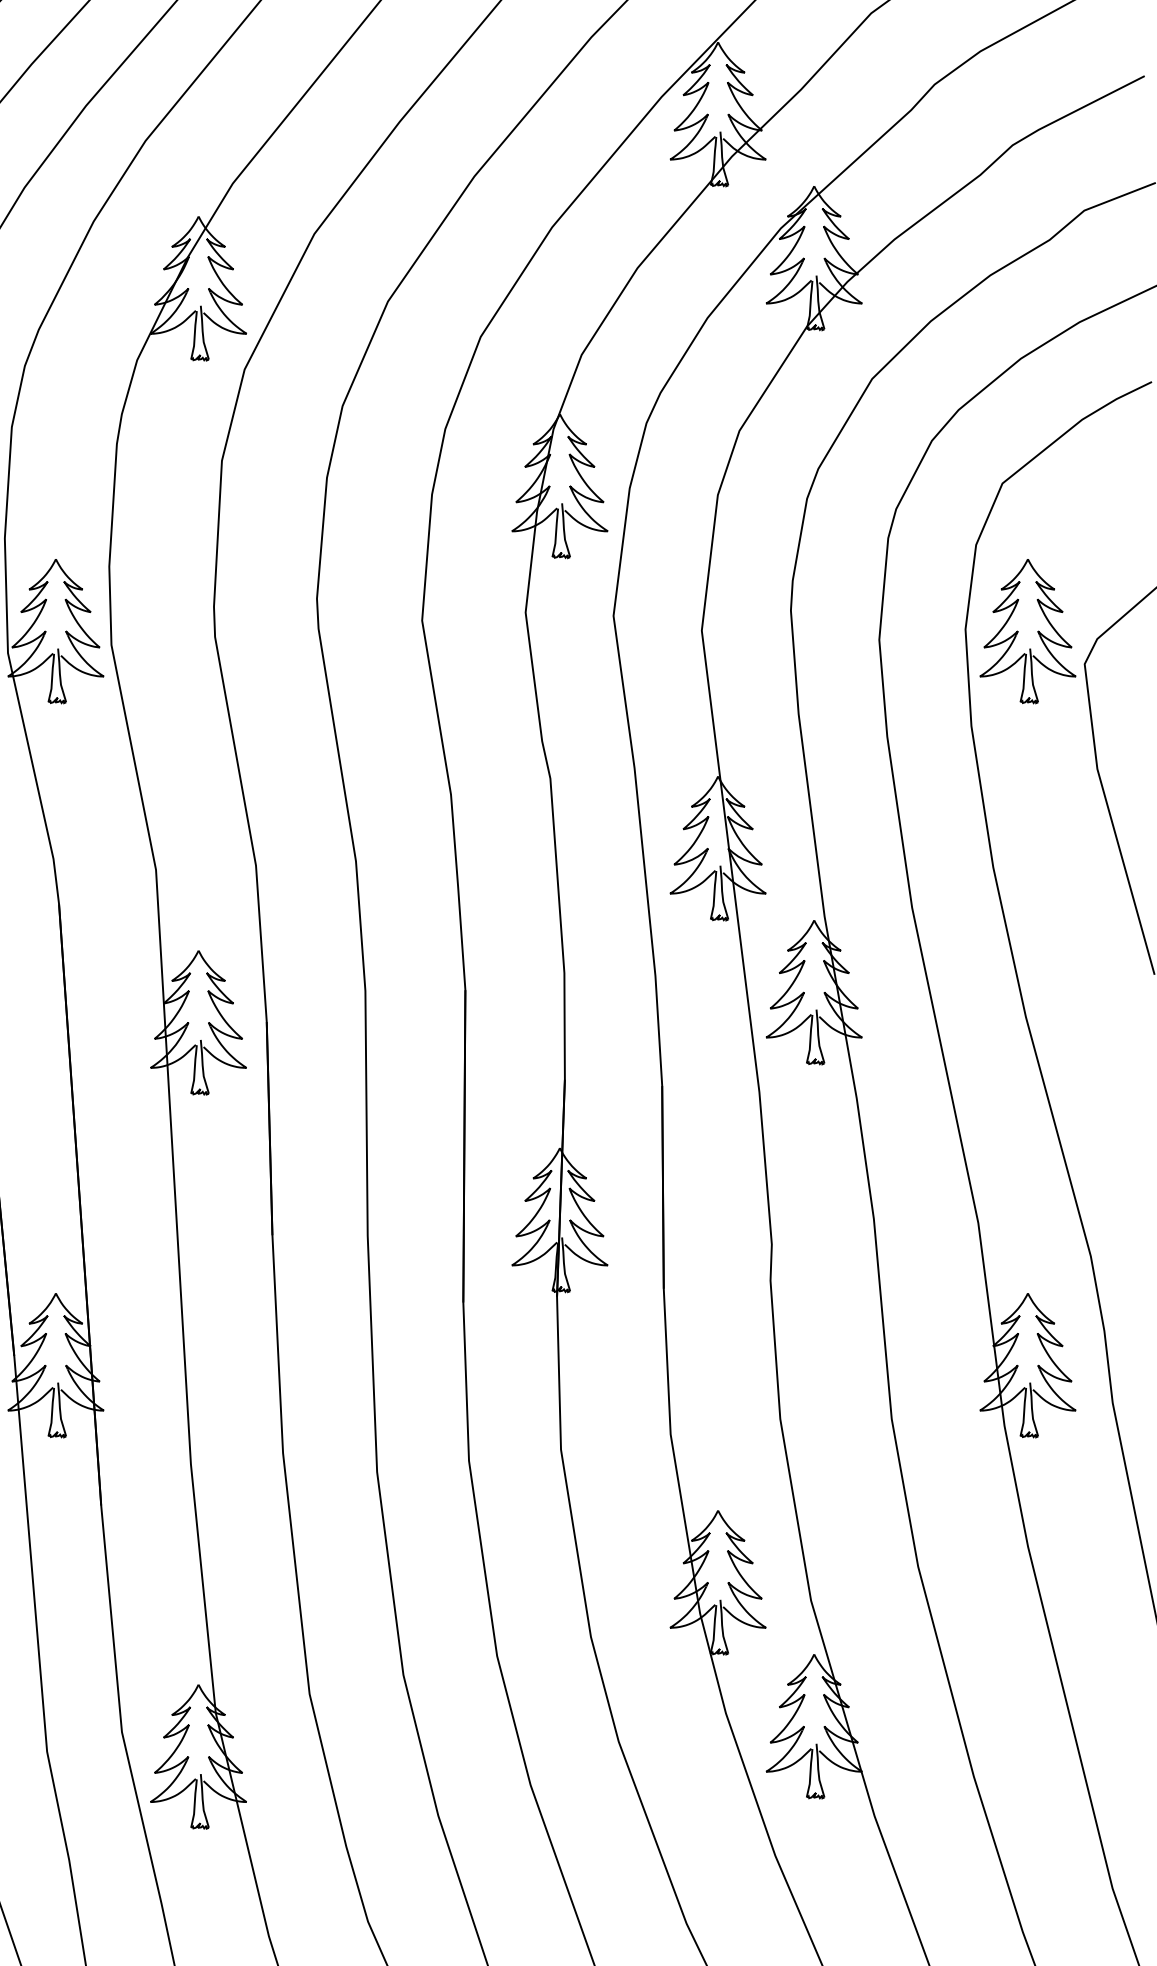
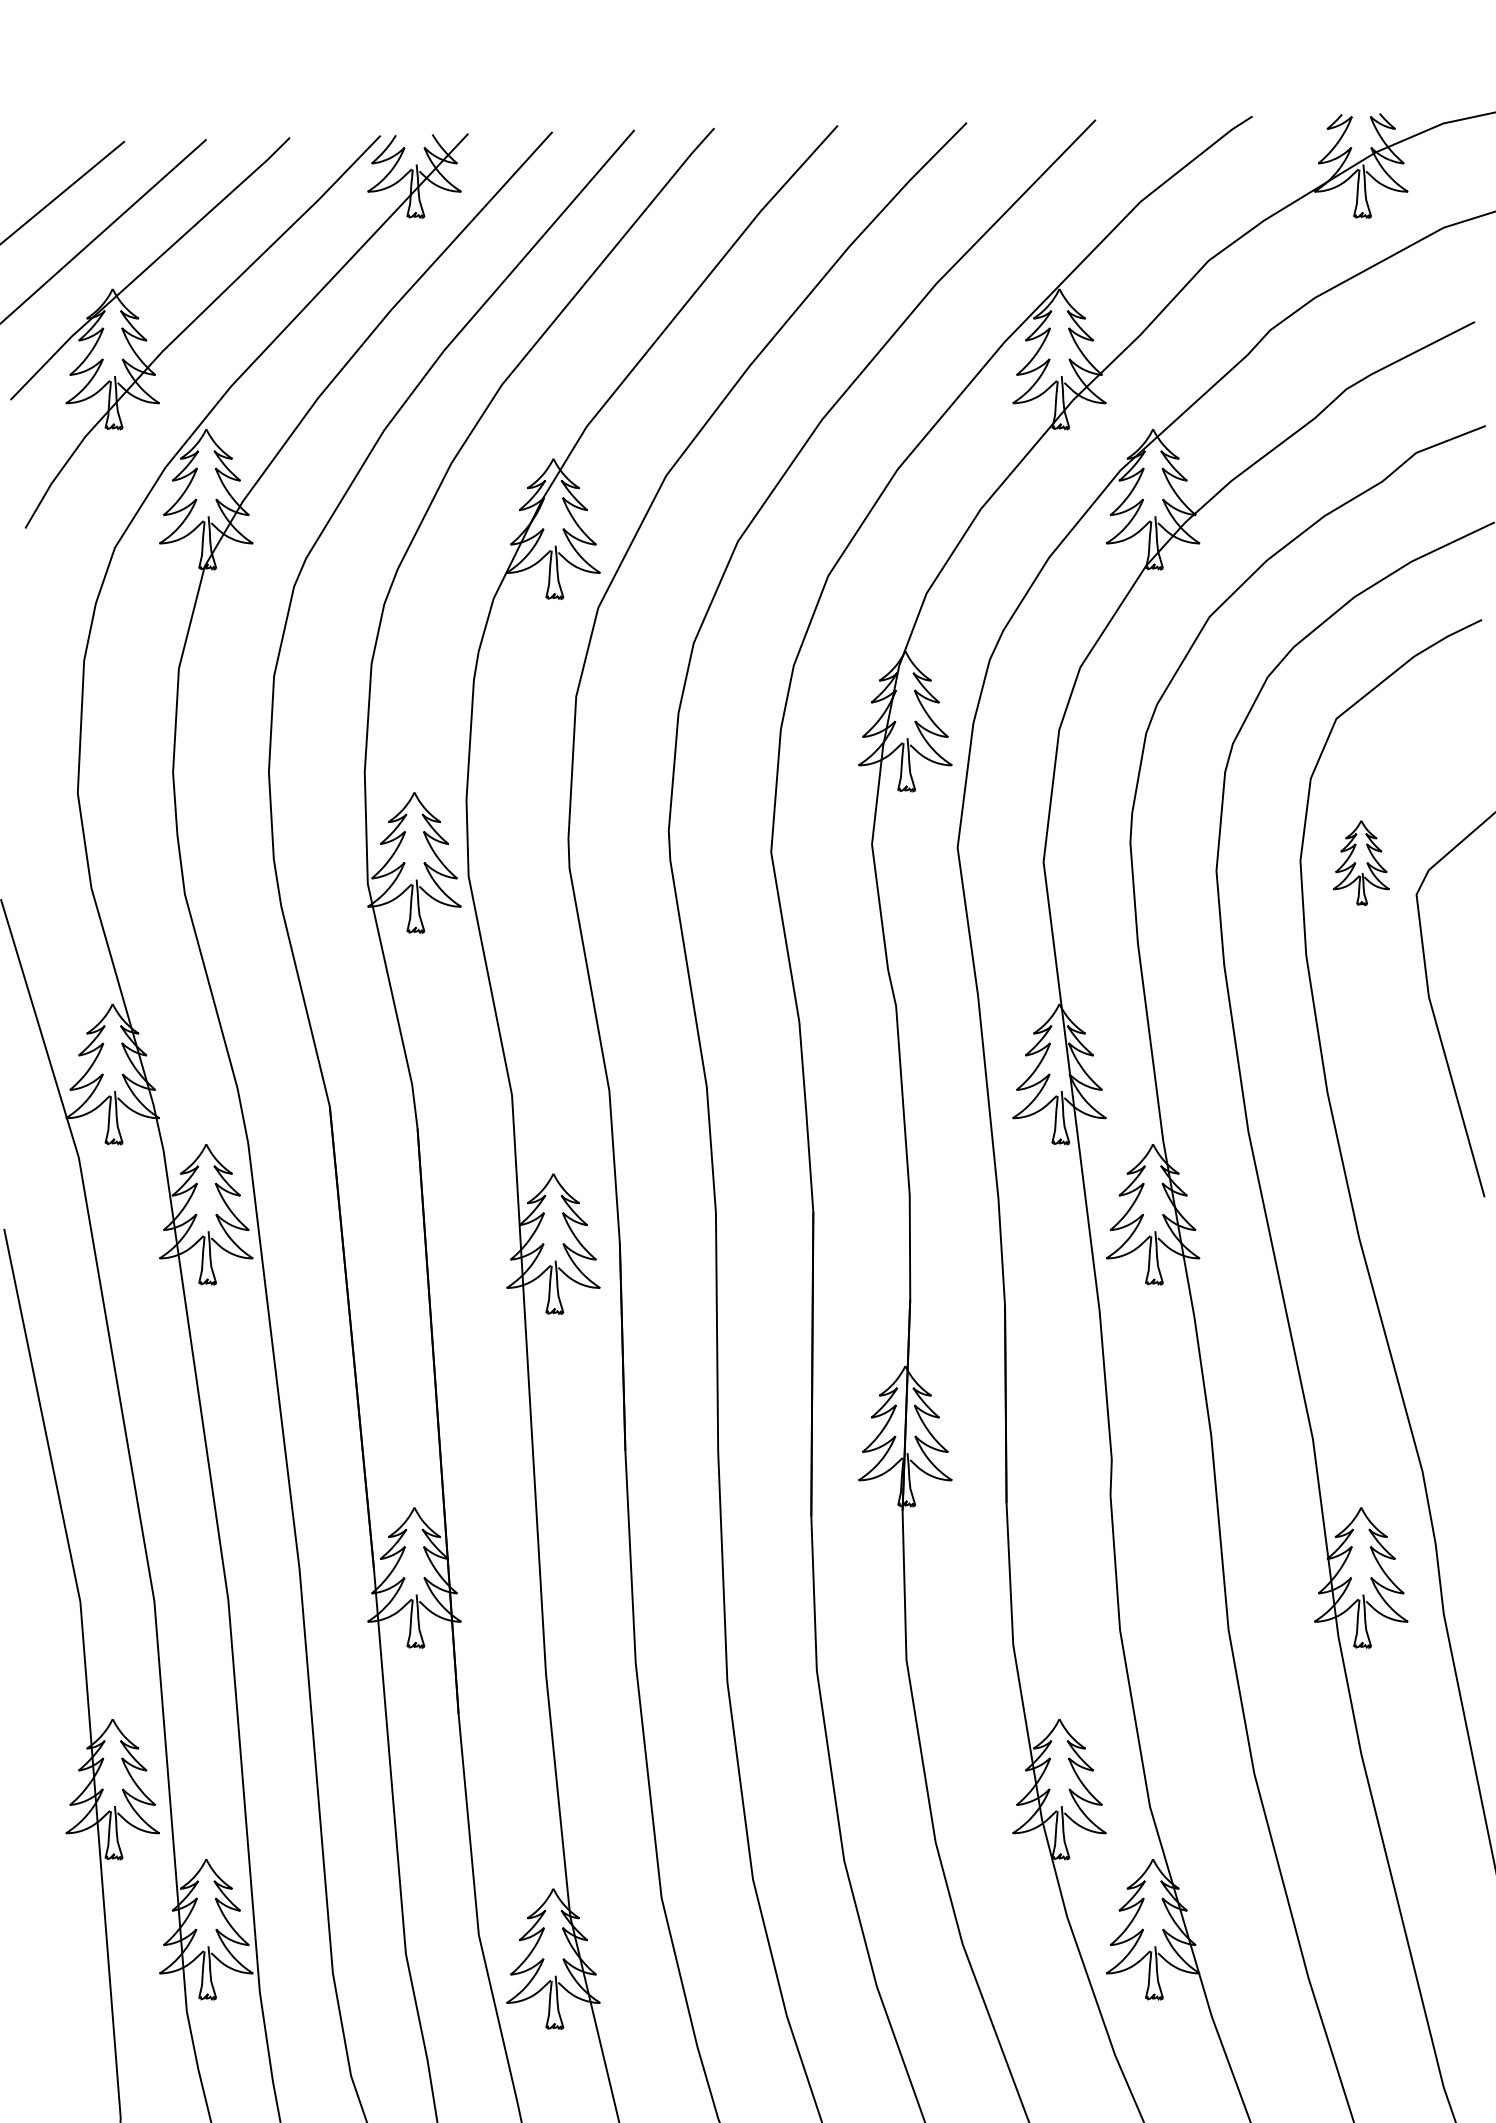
part: (1028, 631) -> (1361, 862), size x0.6

